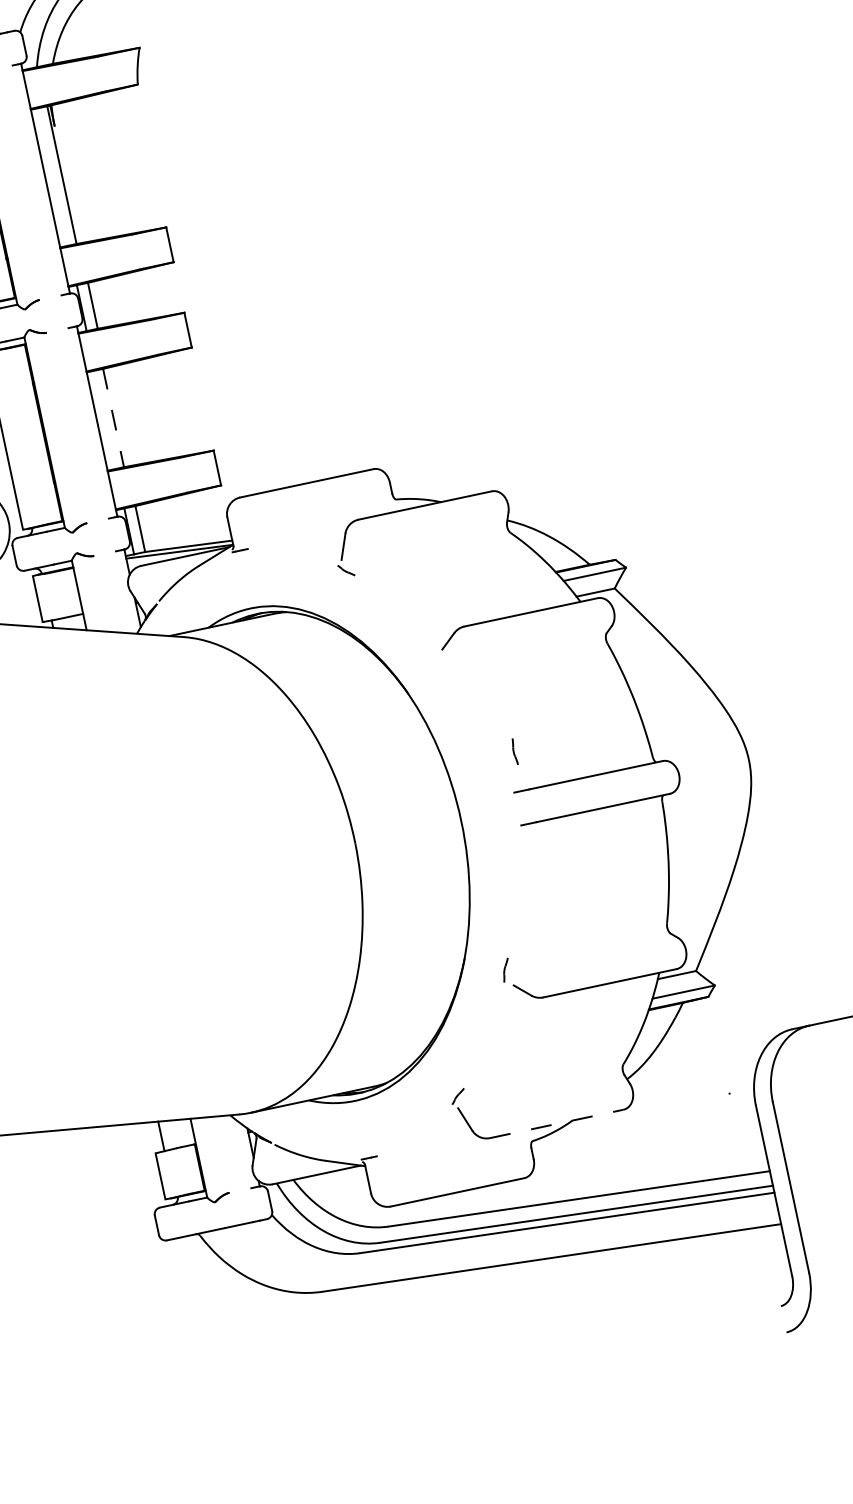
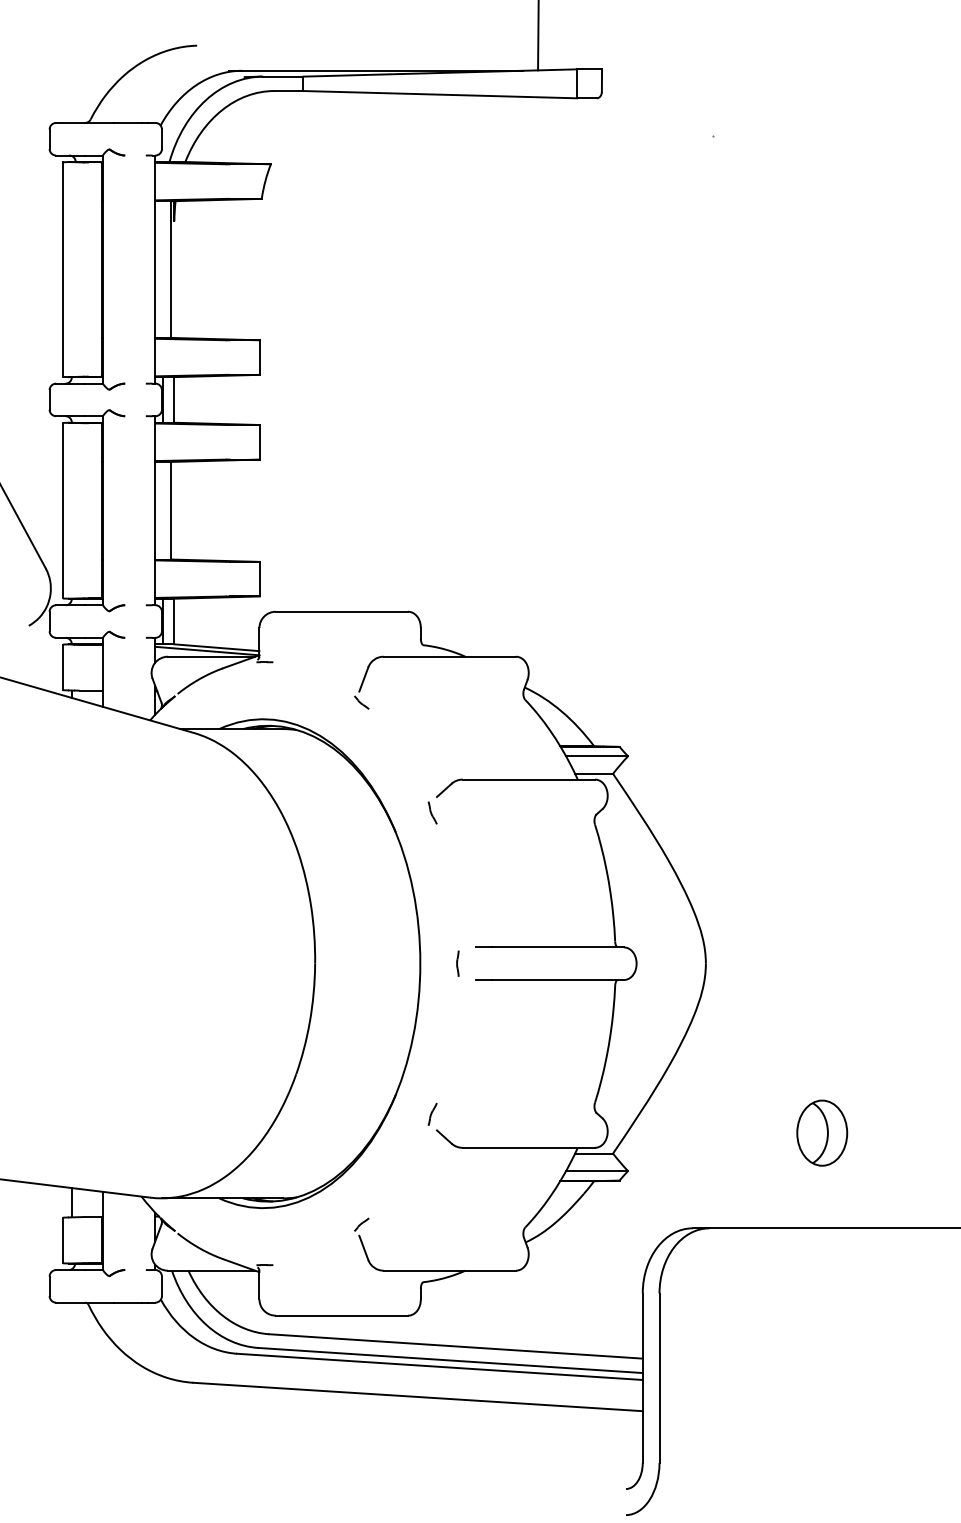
line: (113, 417) -> (171, 510), dashed -> solid
part: (441, 666) -> (432, 812), added
line: (514, 751) -> (457, 963), moved
line: (557, 1123) -> (450, 1270), dashed -> solid

